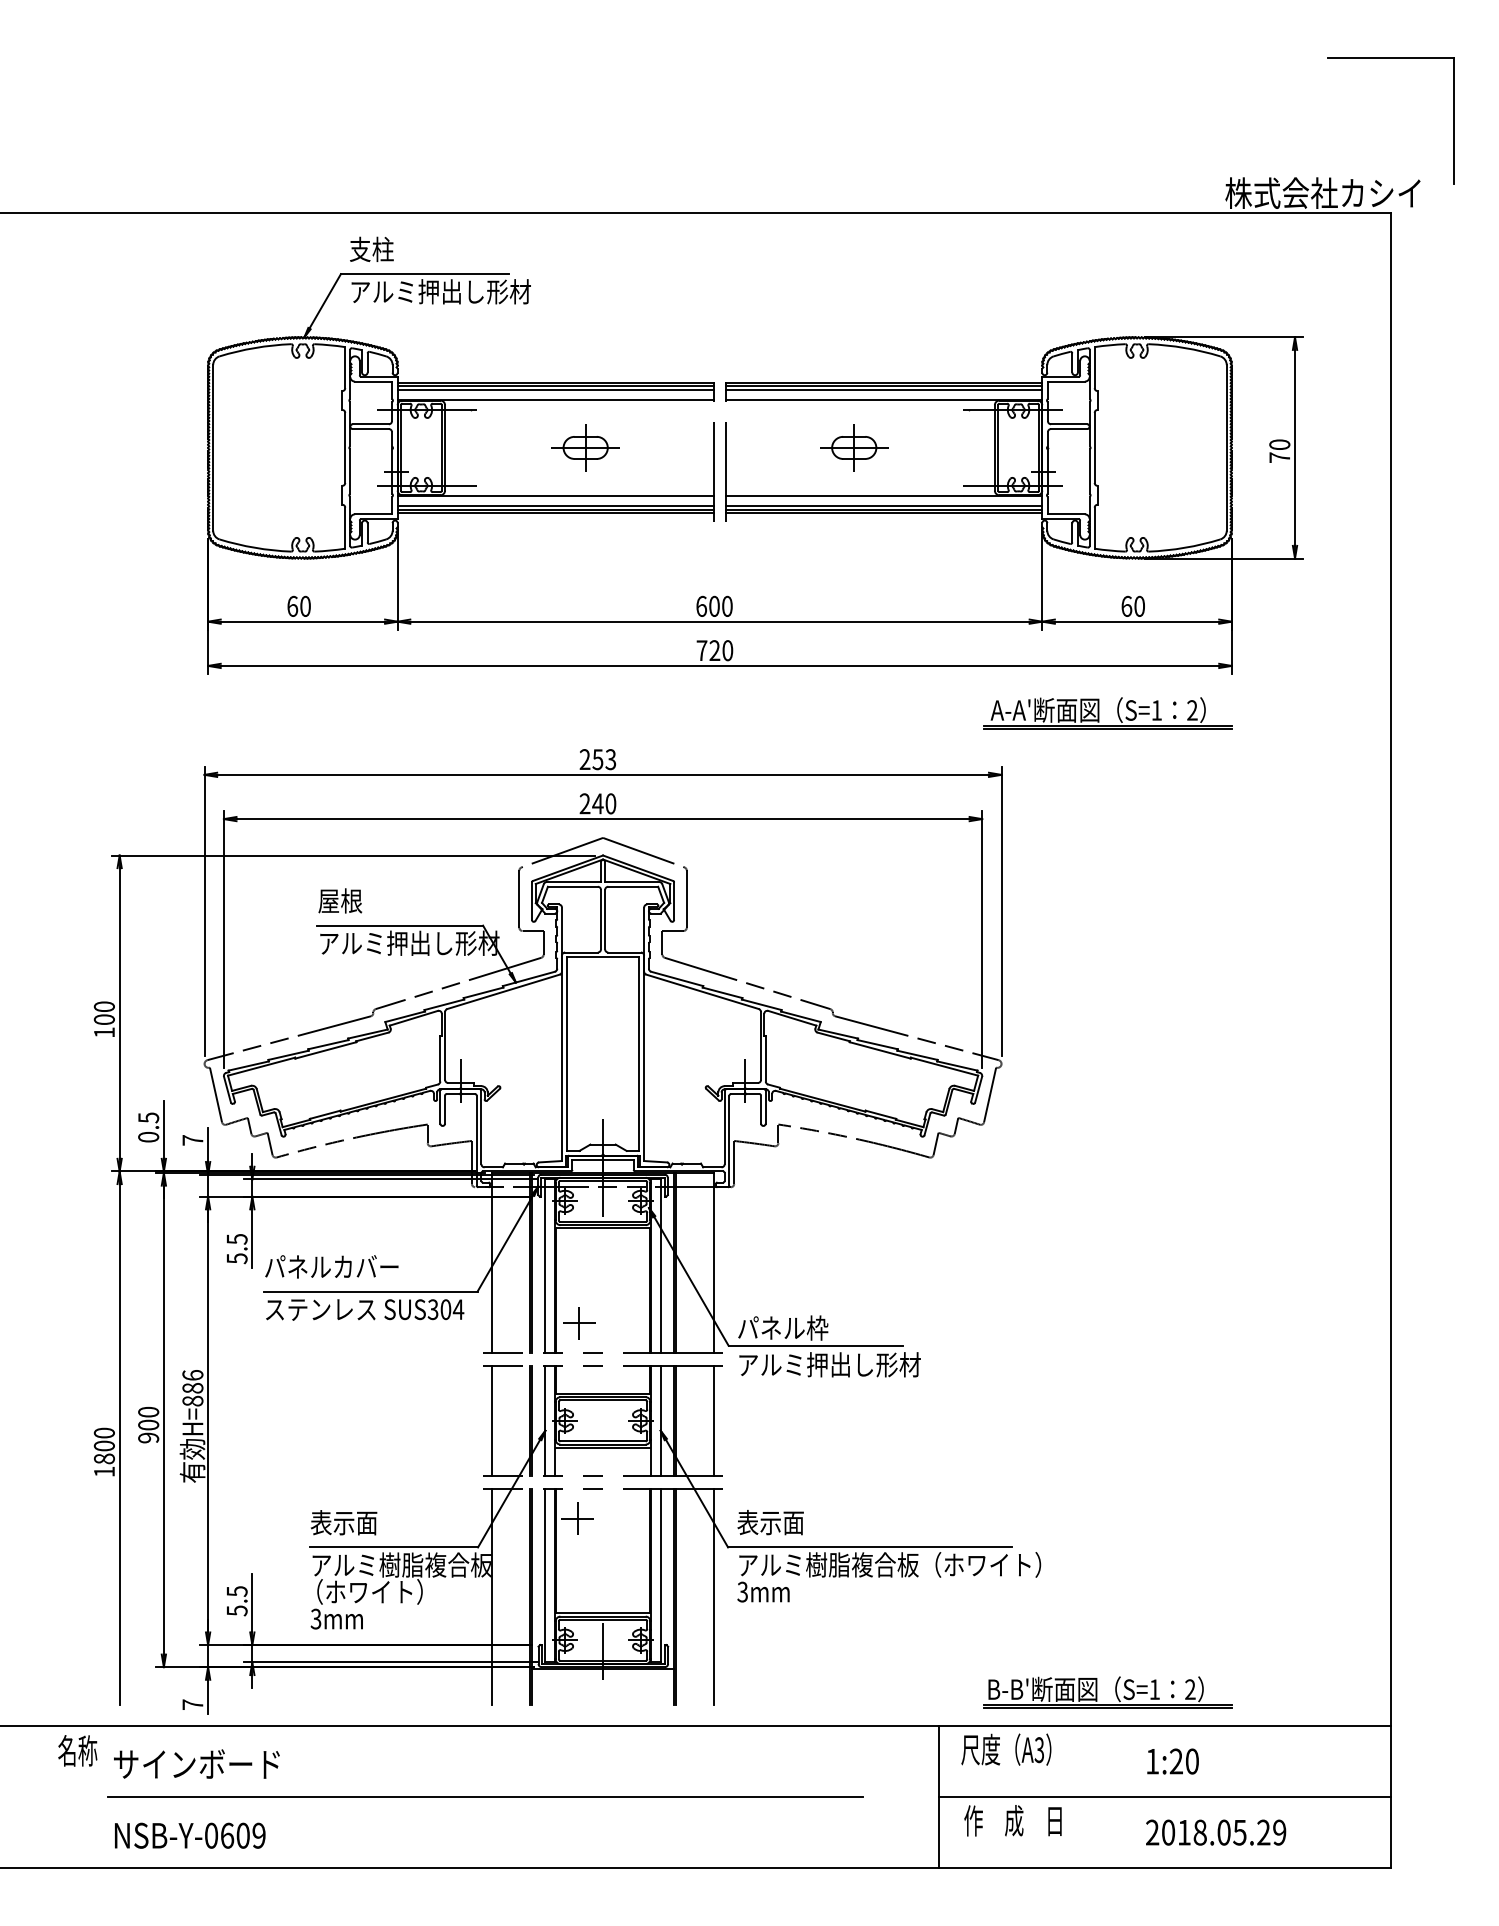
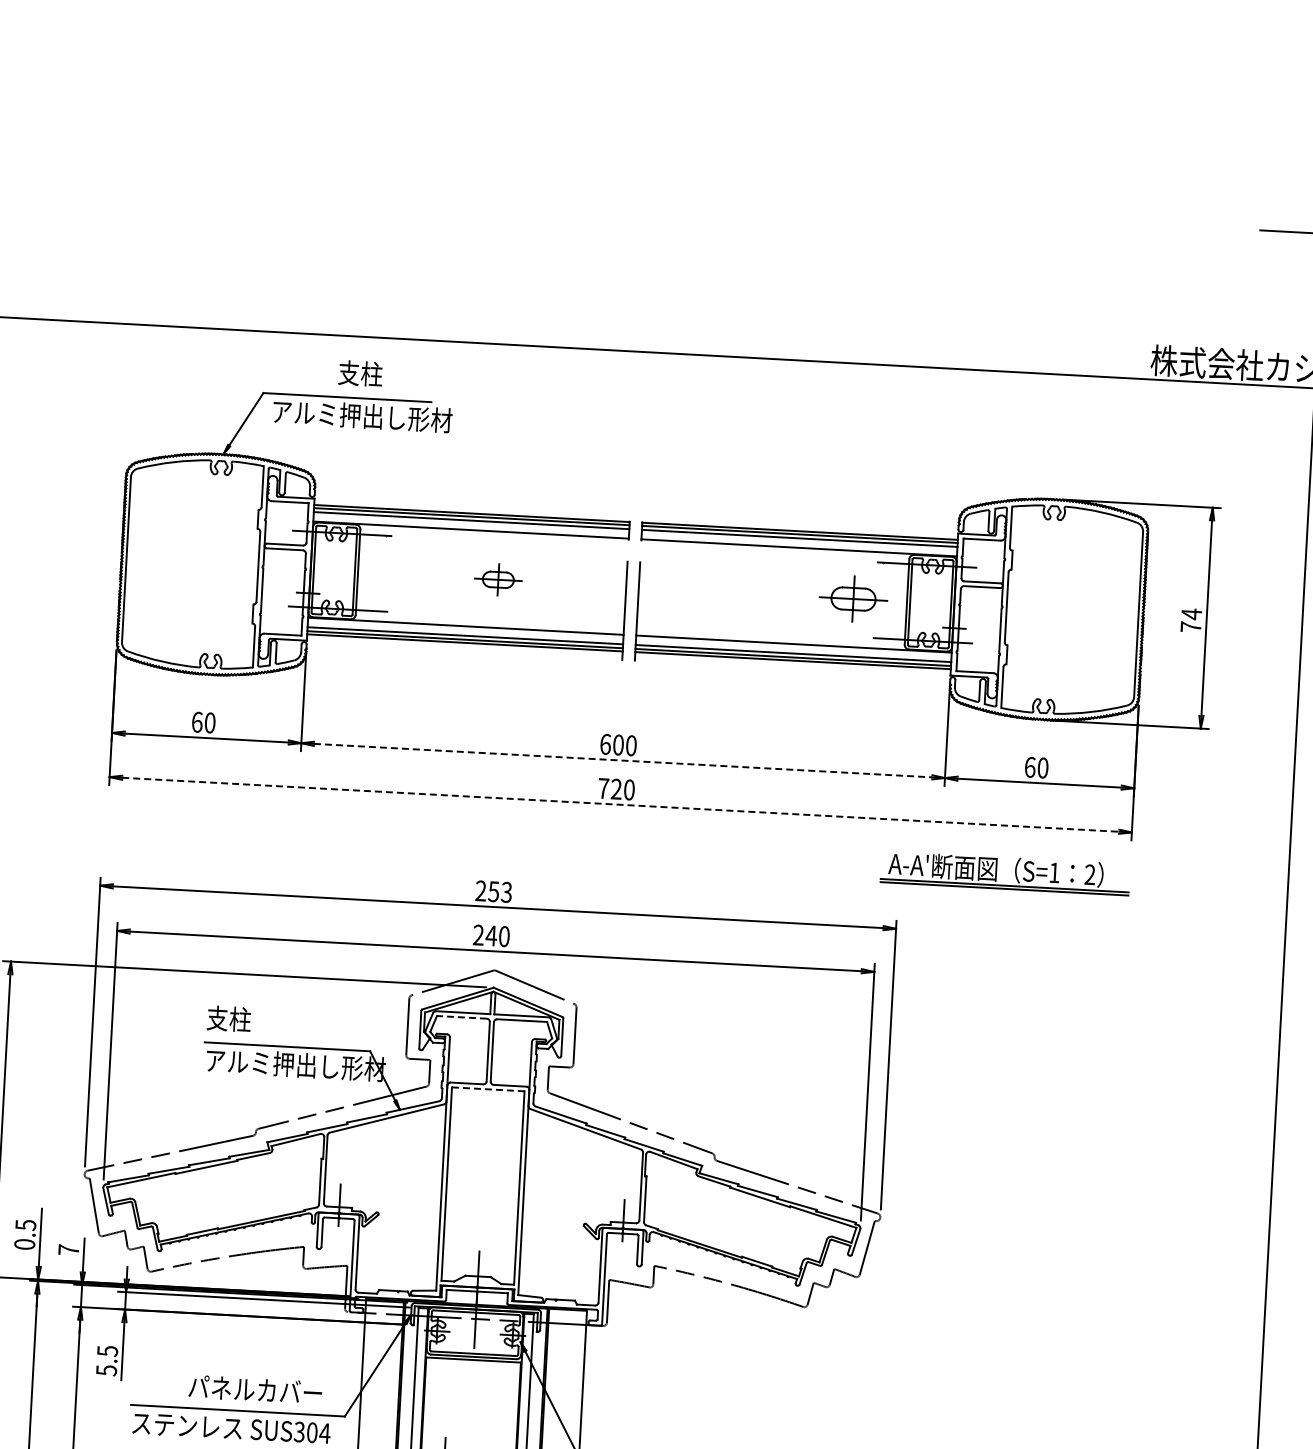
text: (371, 248) -> (360, 372), moved
text: (1279, 444) -> (1191, 613), 70 -> 74
part: (585, 447) -> (498, 579), size x0.7
part: (854, 447) -> (853, 598), moved
line: (719, 621) -> (622, 760), solid -> dashed
line: (720, 665) -> (621, 804), solid -> dashed
line: (572, 886) -> (461, 1017), solid -> dashed
text: (340, 900) -> (229, 1018), 屋根 -> 支柱
line: (603, 957) -> (488, 1089), solid -> dashed
text: (331, 1266) -> (255, 1389), moved

